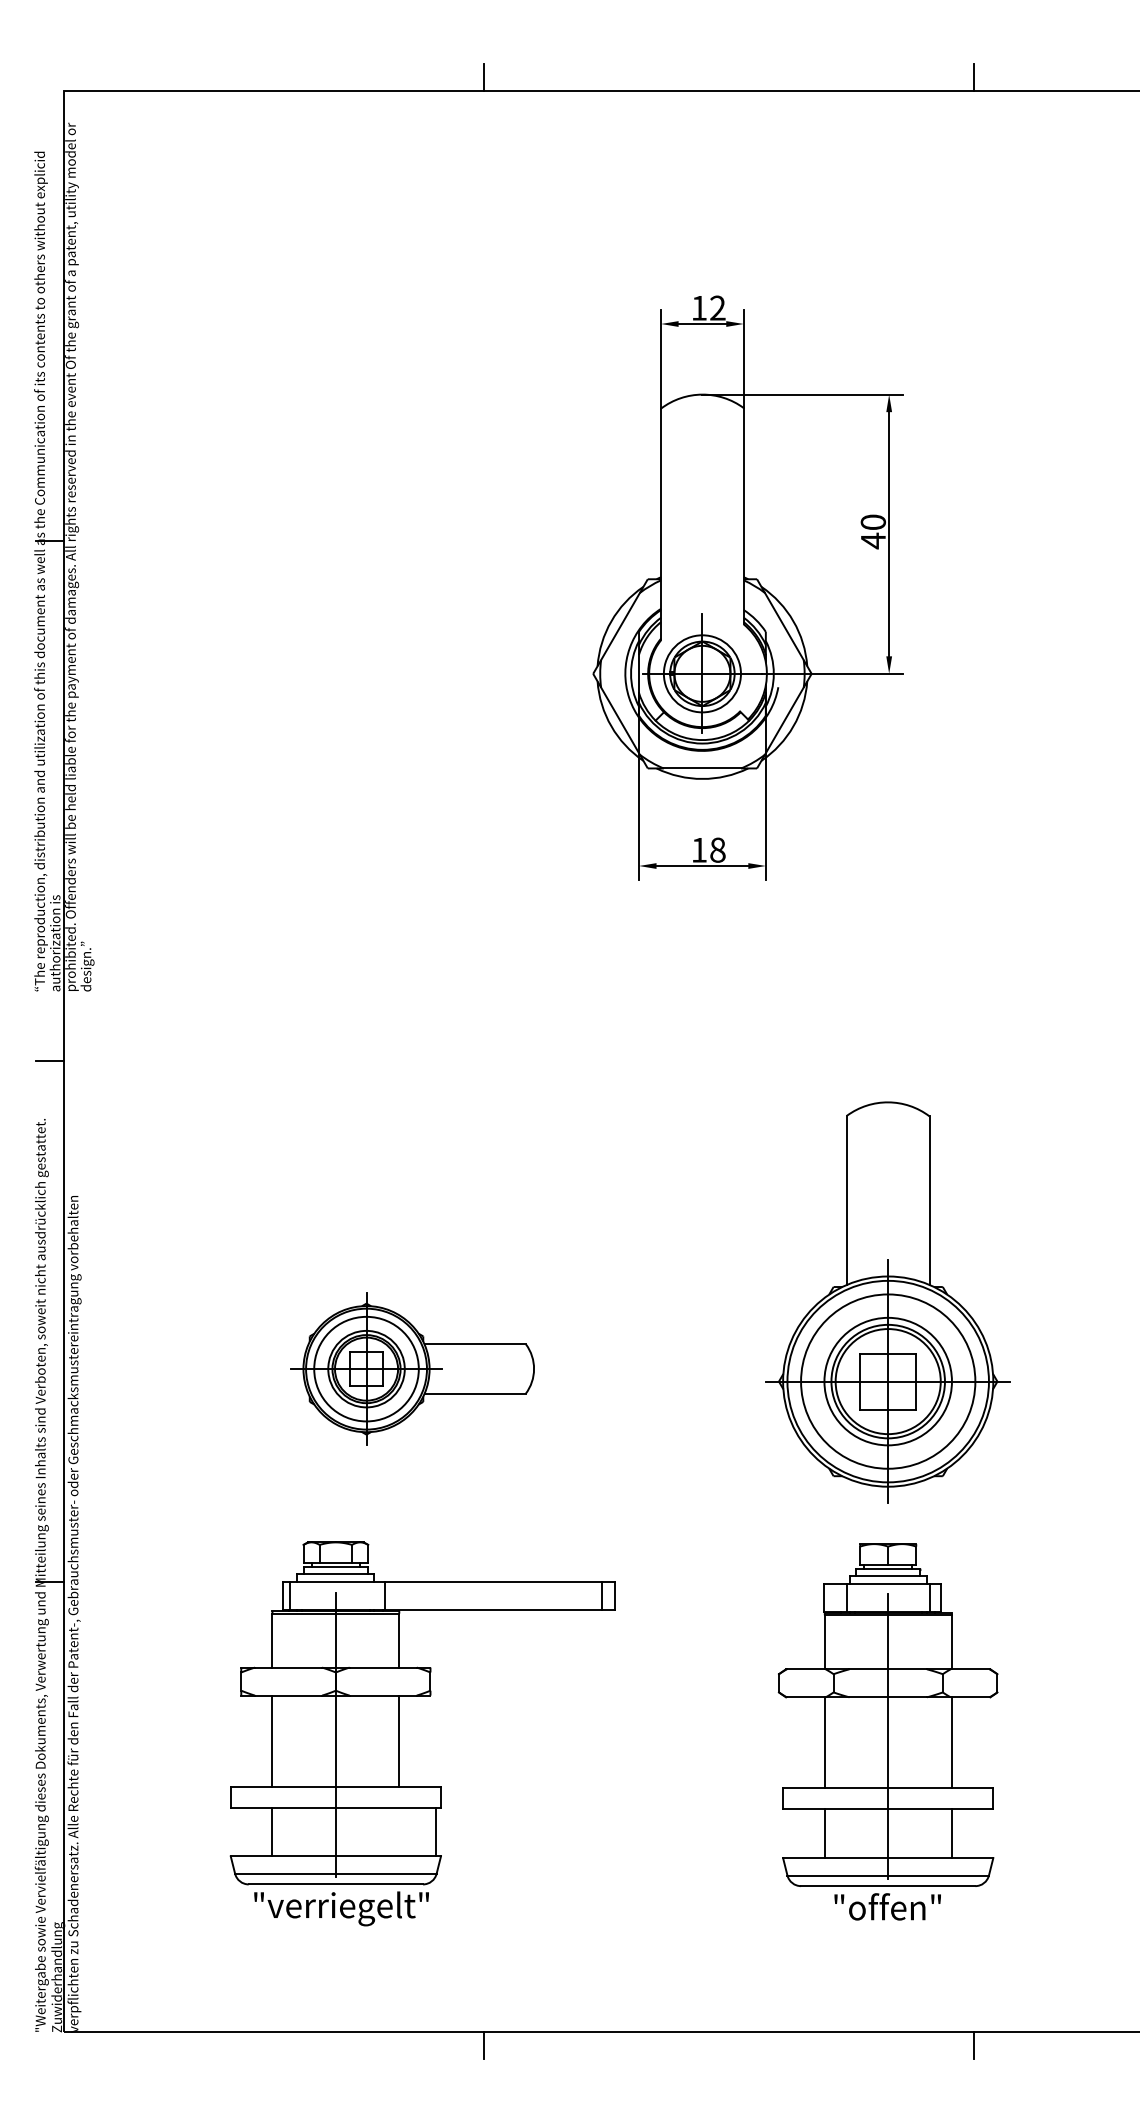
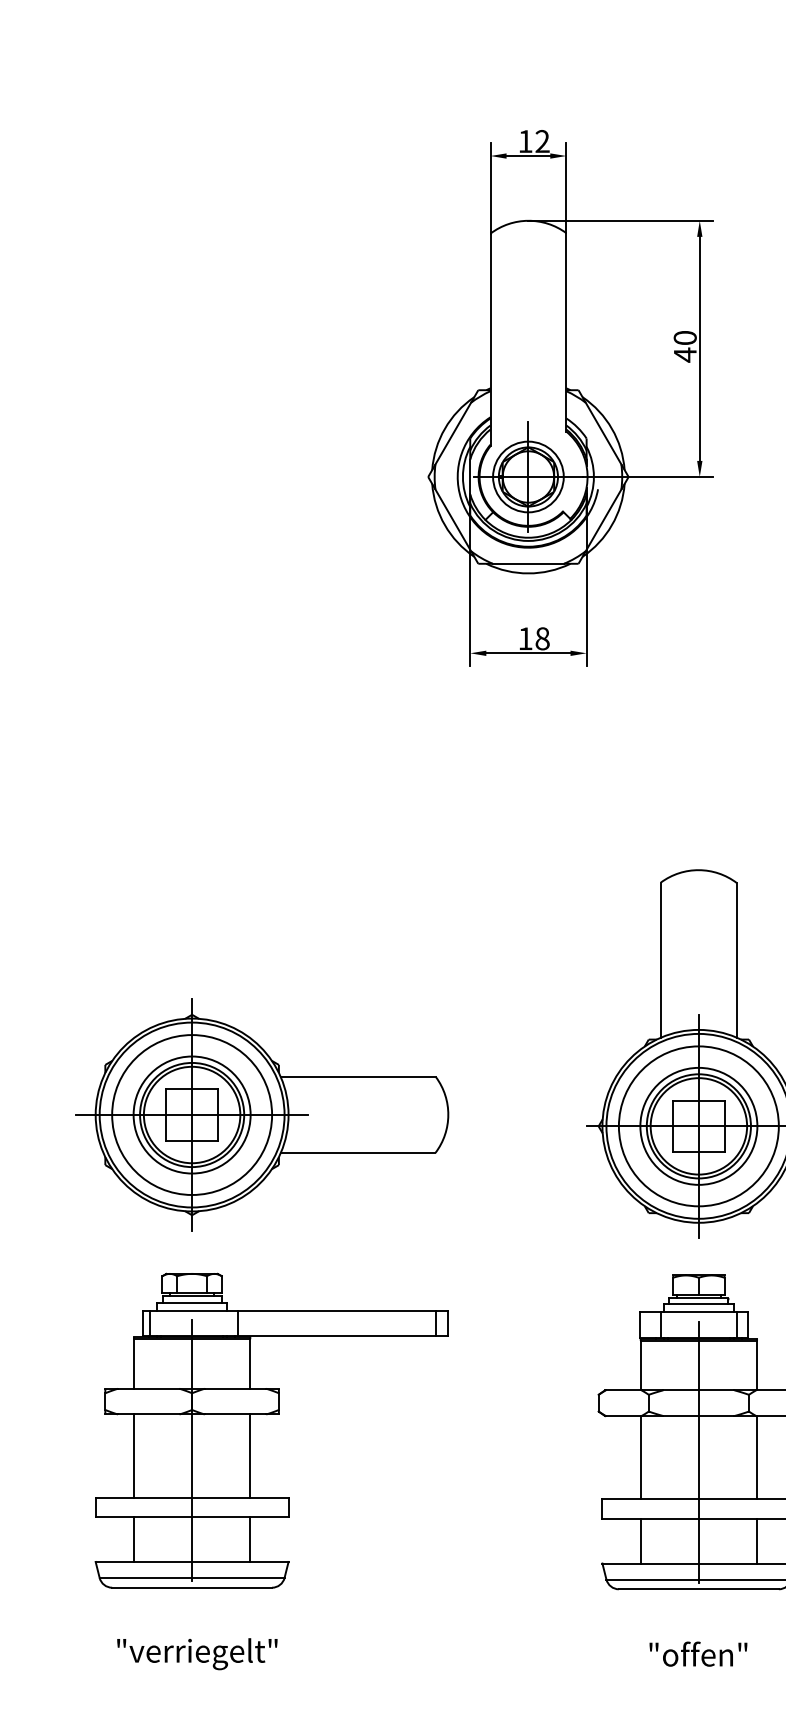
part: (412, 1368) -> (262, 1114), size x1.67
line: (436, 1831) -> (250, 1539), moved
text: (887, 1906) -> (698, 1653), moved
text: (341, 1908) -> (197, 1653), moved

